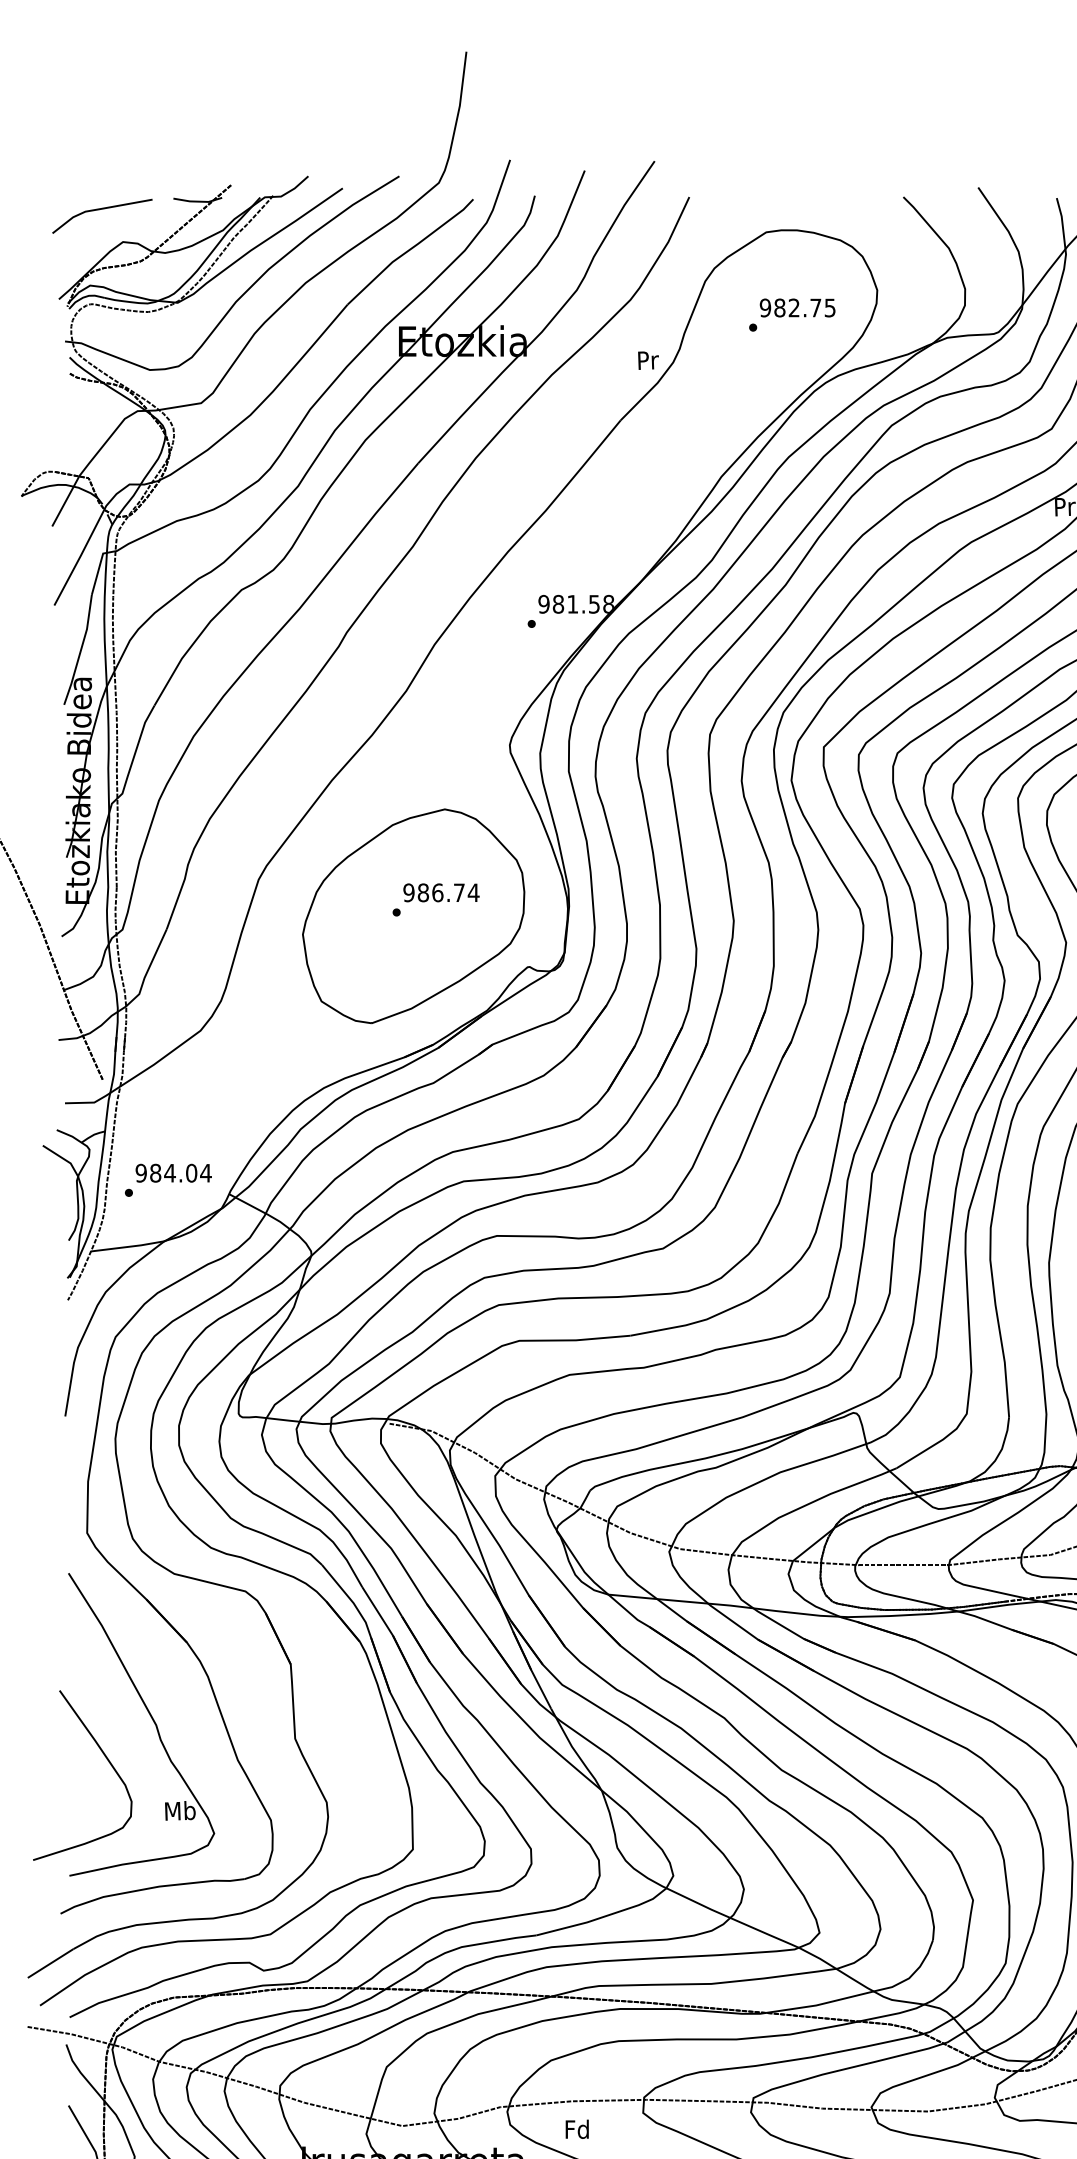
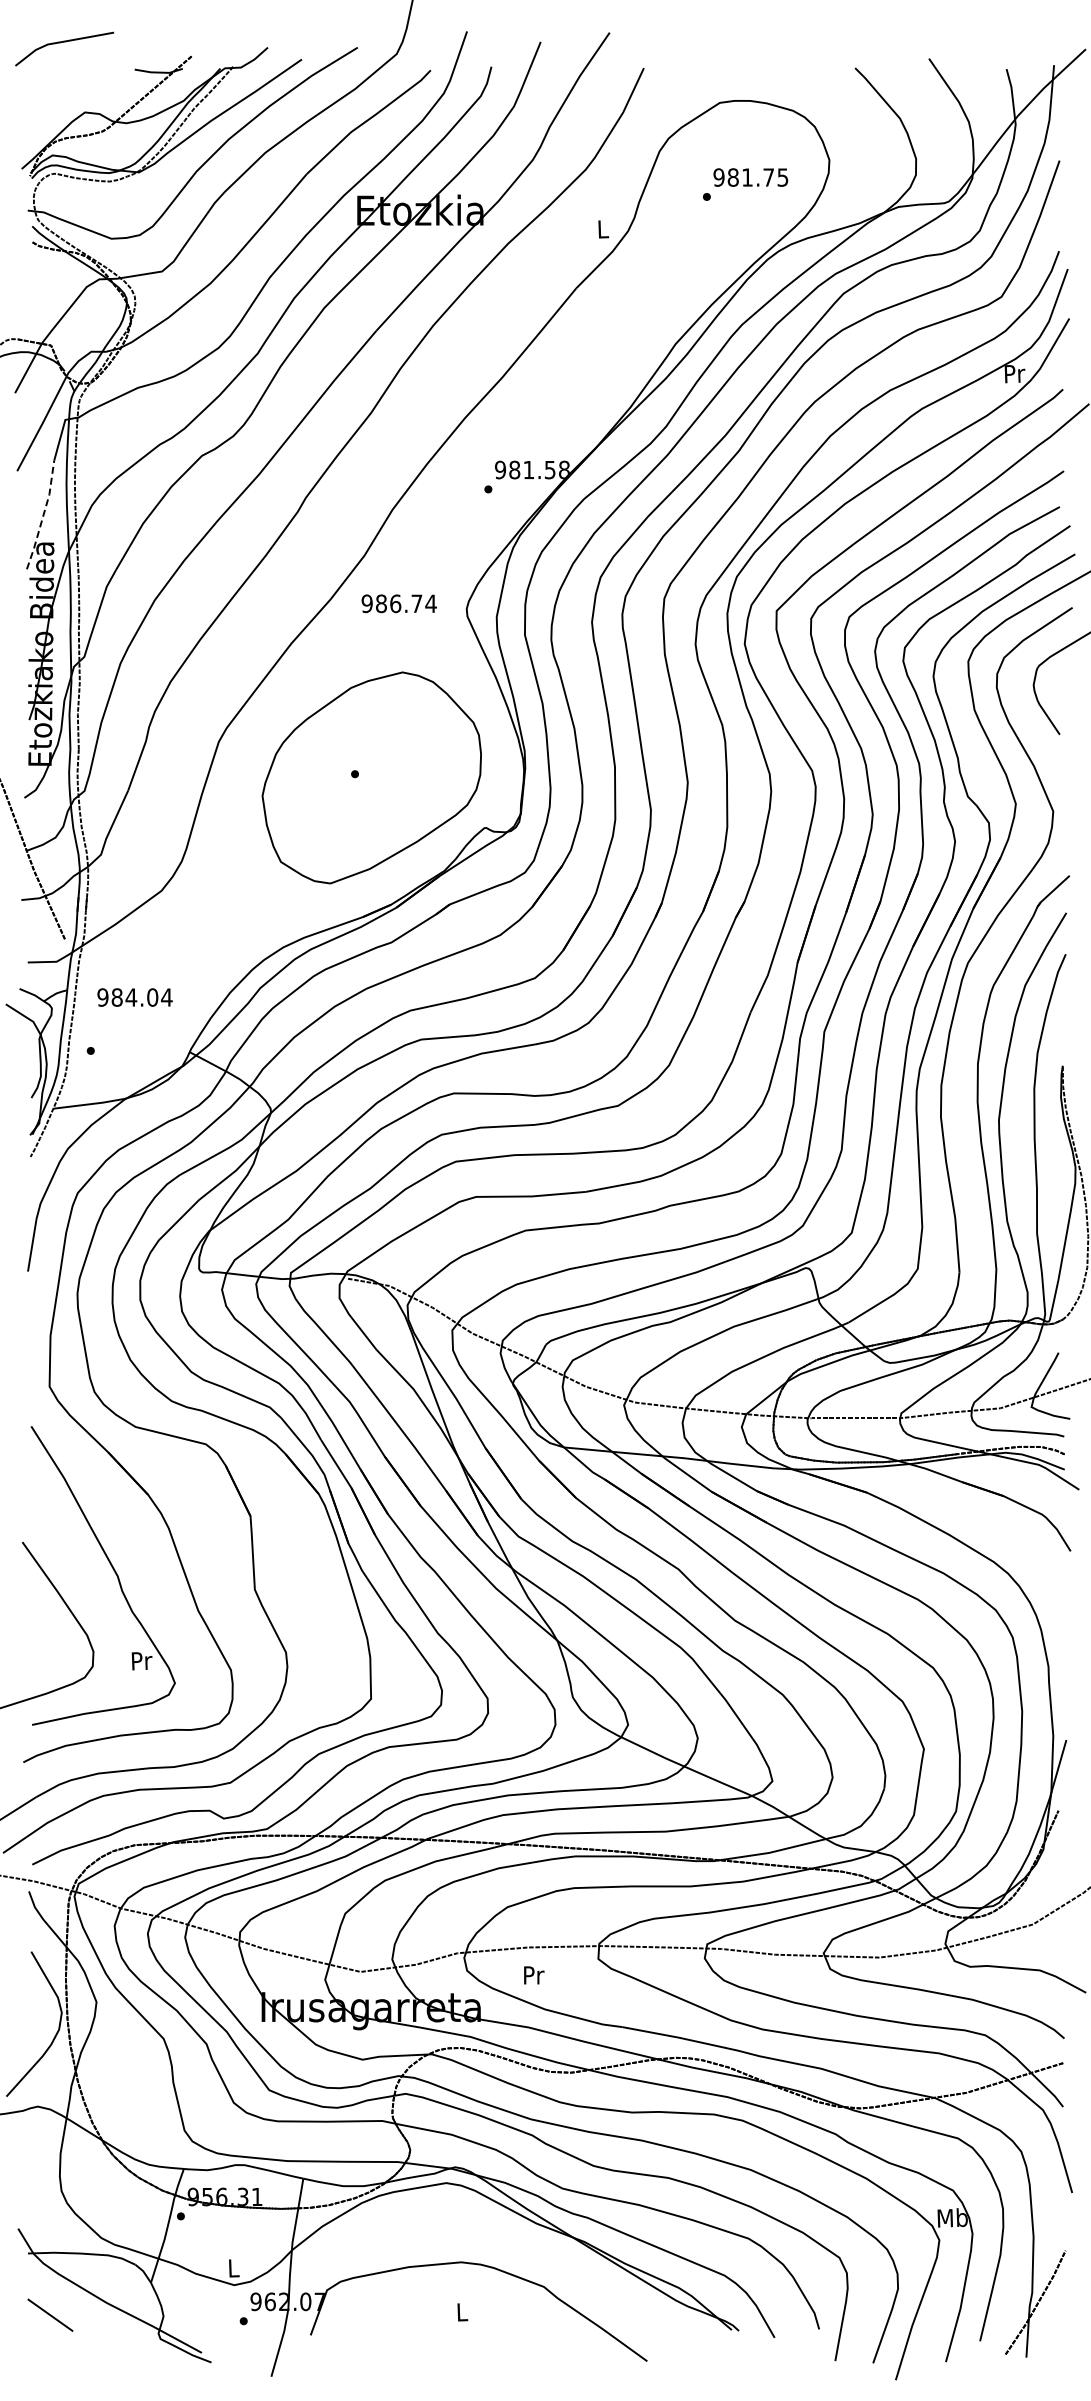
line: (102, 209) -> (64, 42), moved
text: (794, 307) -> (747, 177), 982.75 -> 981.75
text: (648, 360) -> (603, 229), Pr -> L
line: (80, 650) -> (43, 515), solid -> dashed
text: (440, 892) -> (398, 603), moved
text: (173, 1173) -> (134, 997), moved
text: (180, 1810) -> (141, 1660), Mb -> Pr
text: (577, 2128) -> (533, 1974), Fd -> Pr

